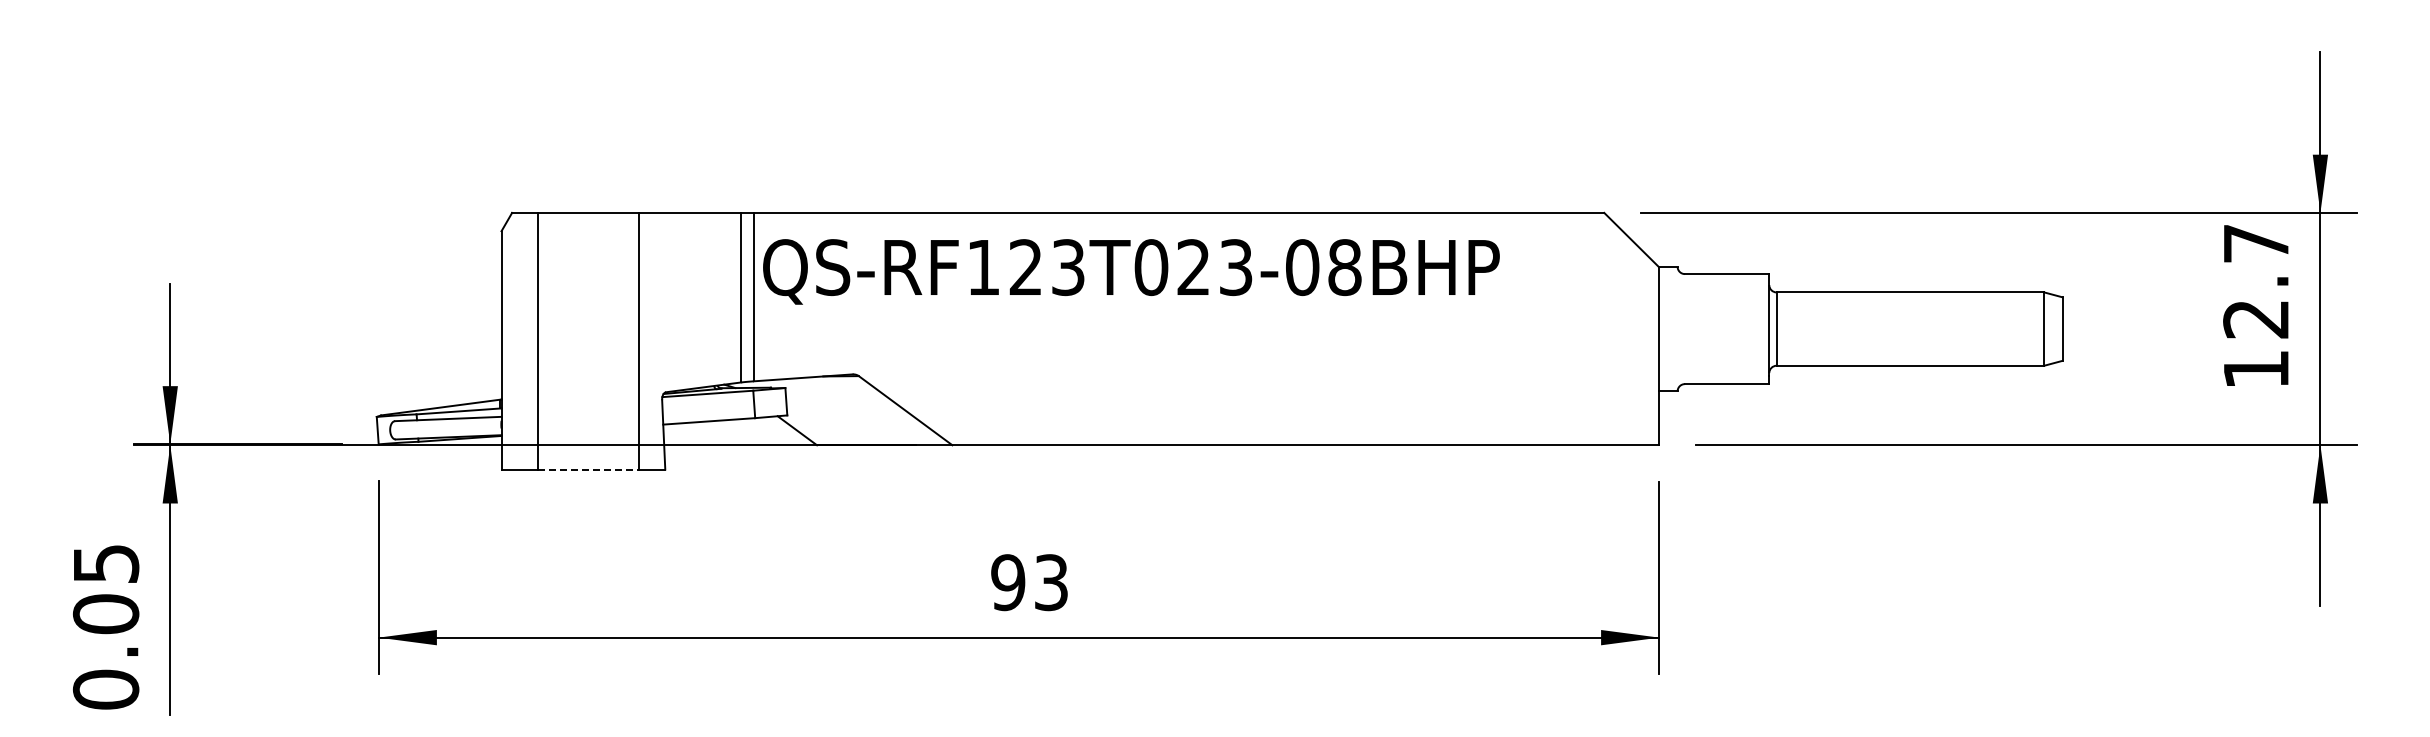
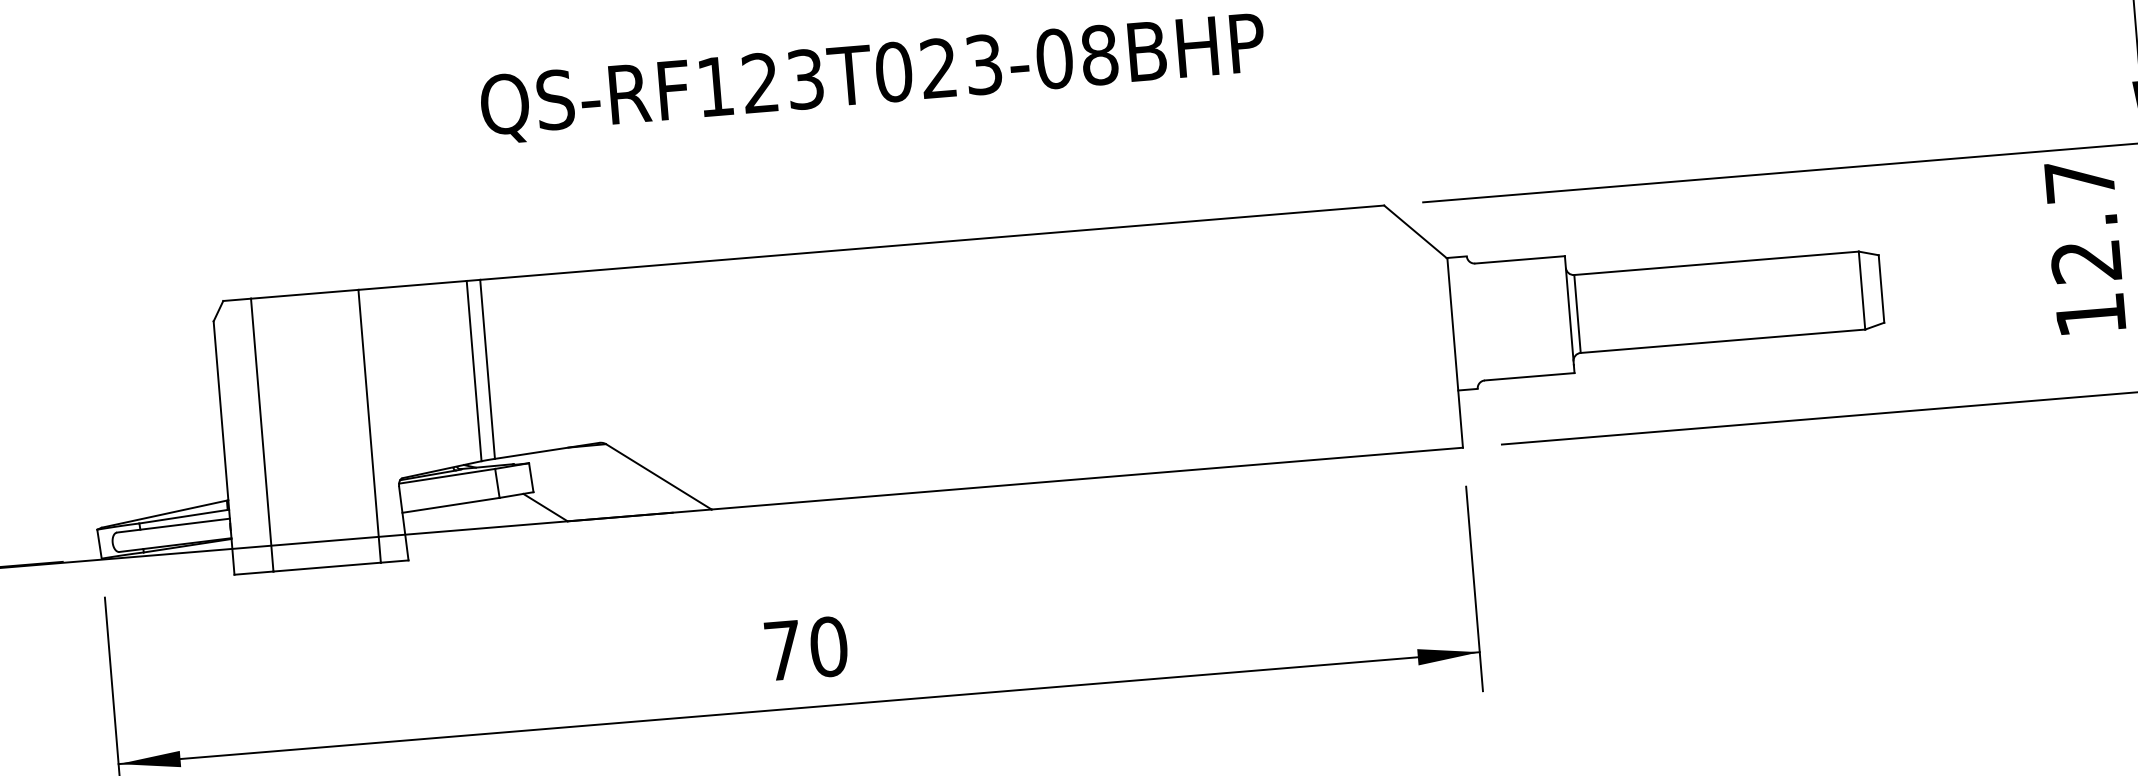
text: (1131, 271) -> (873, 78), moved
line: (588, 469) -> (326, 567), dashed -> solid
text: (1029, 582) -> (805, 648), 93 -> 70

